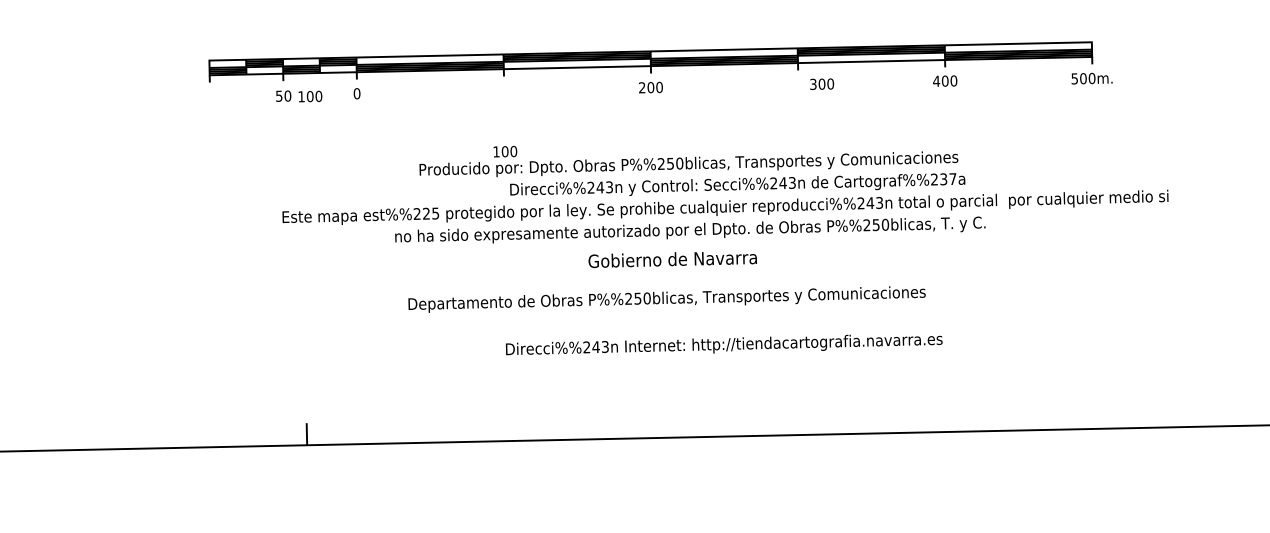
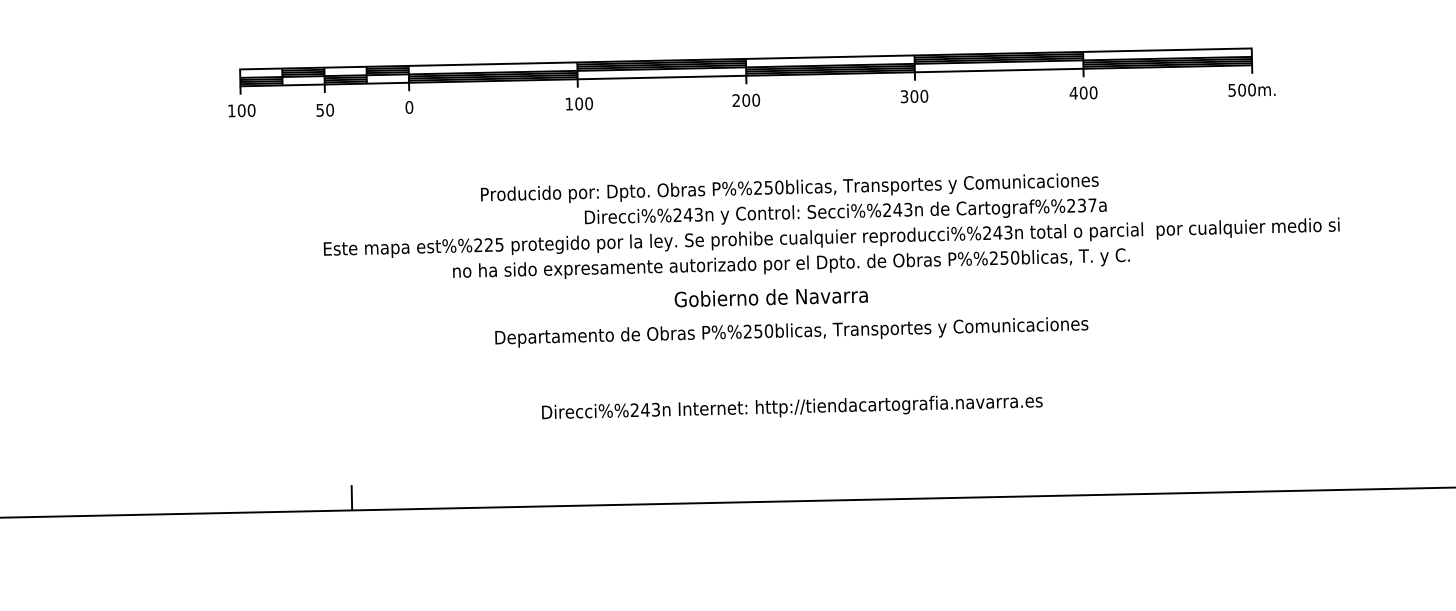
text: (822, 84) -> (914, 96), moved
text: (310, 96) -> (241, 110), moved
text: (505, 151) -> (579, 103), moved
text: (666, 299) -> (791, 332), moved
text: (724, 345) -> (792, 407), moved

